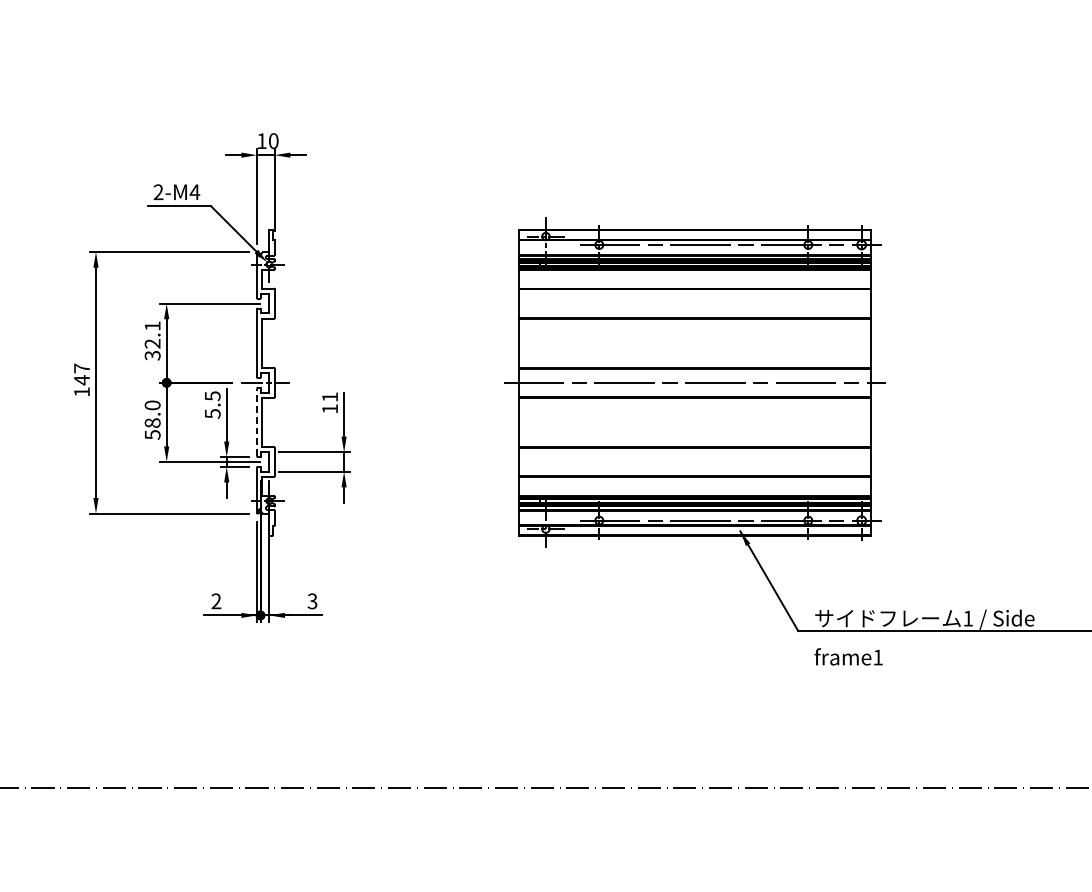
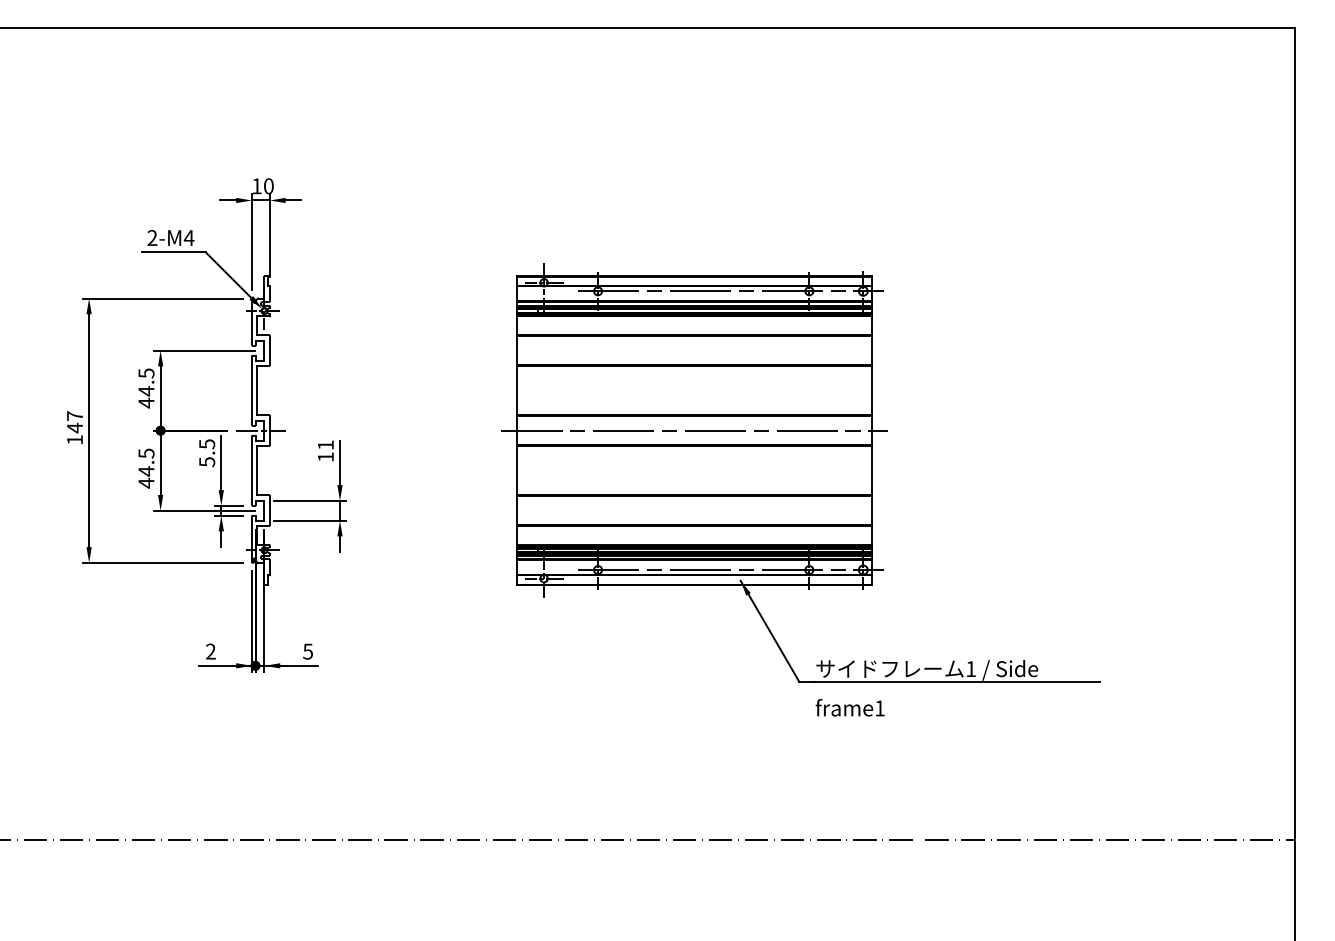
text: (152, 341) -> (146, 388), 32.1 -> 44.5
text: (152, 420) -> (146, 468), 58.0 -> 44.5
line: (256, 422) -> (251, 470), dashed -> solid
text: (311, 601) -> (307, 651), 3 -> 5

